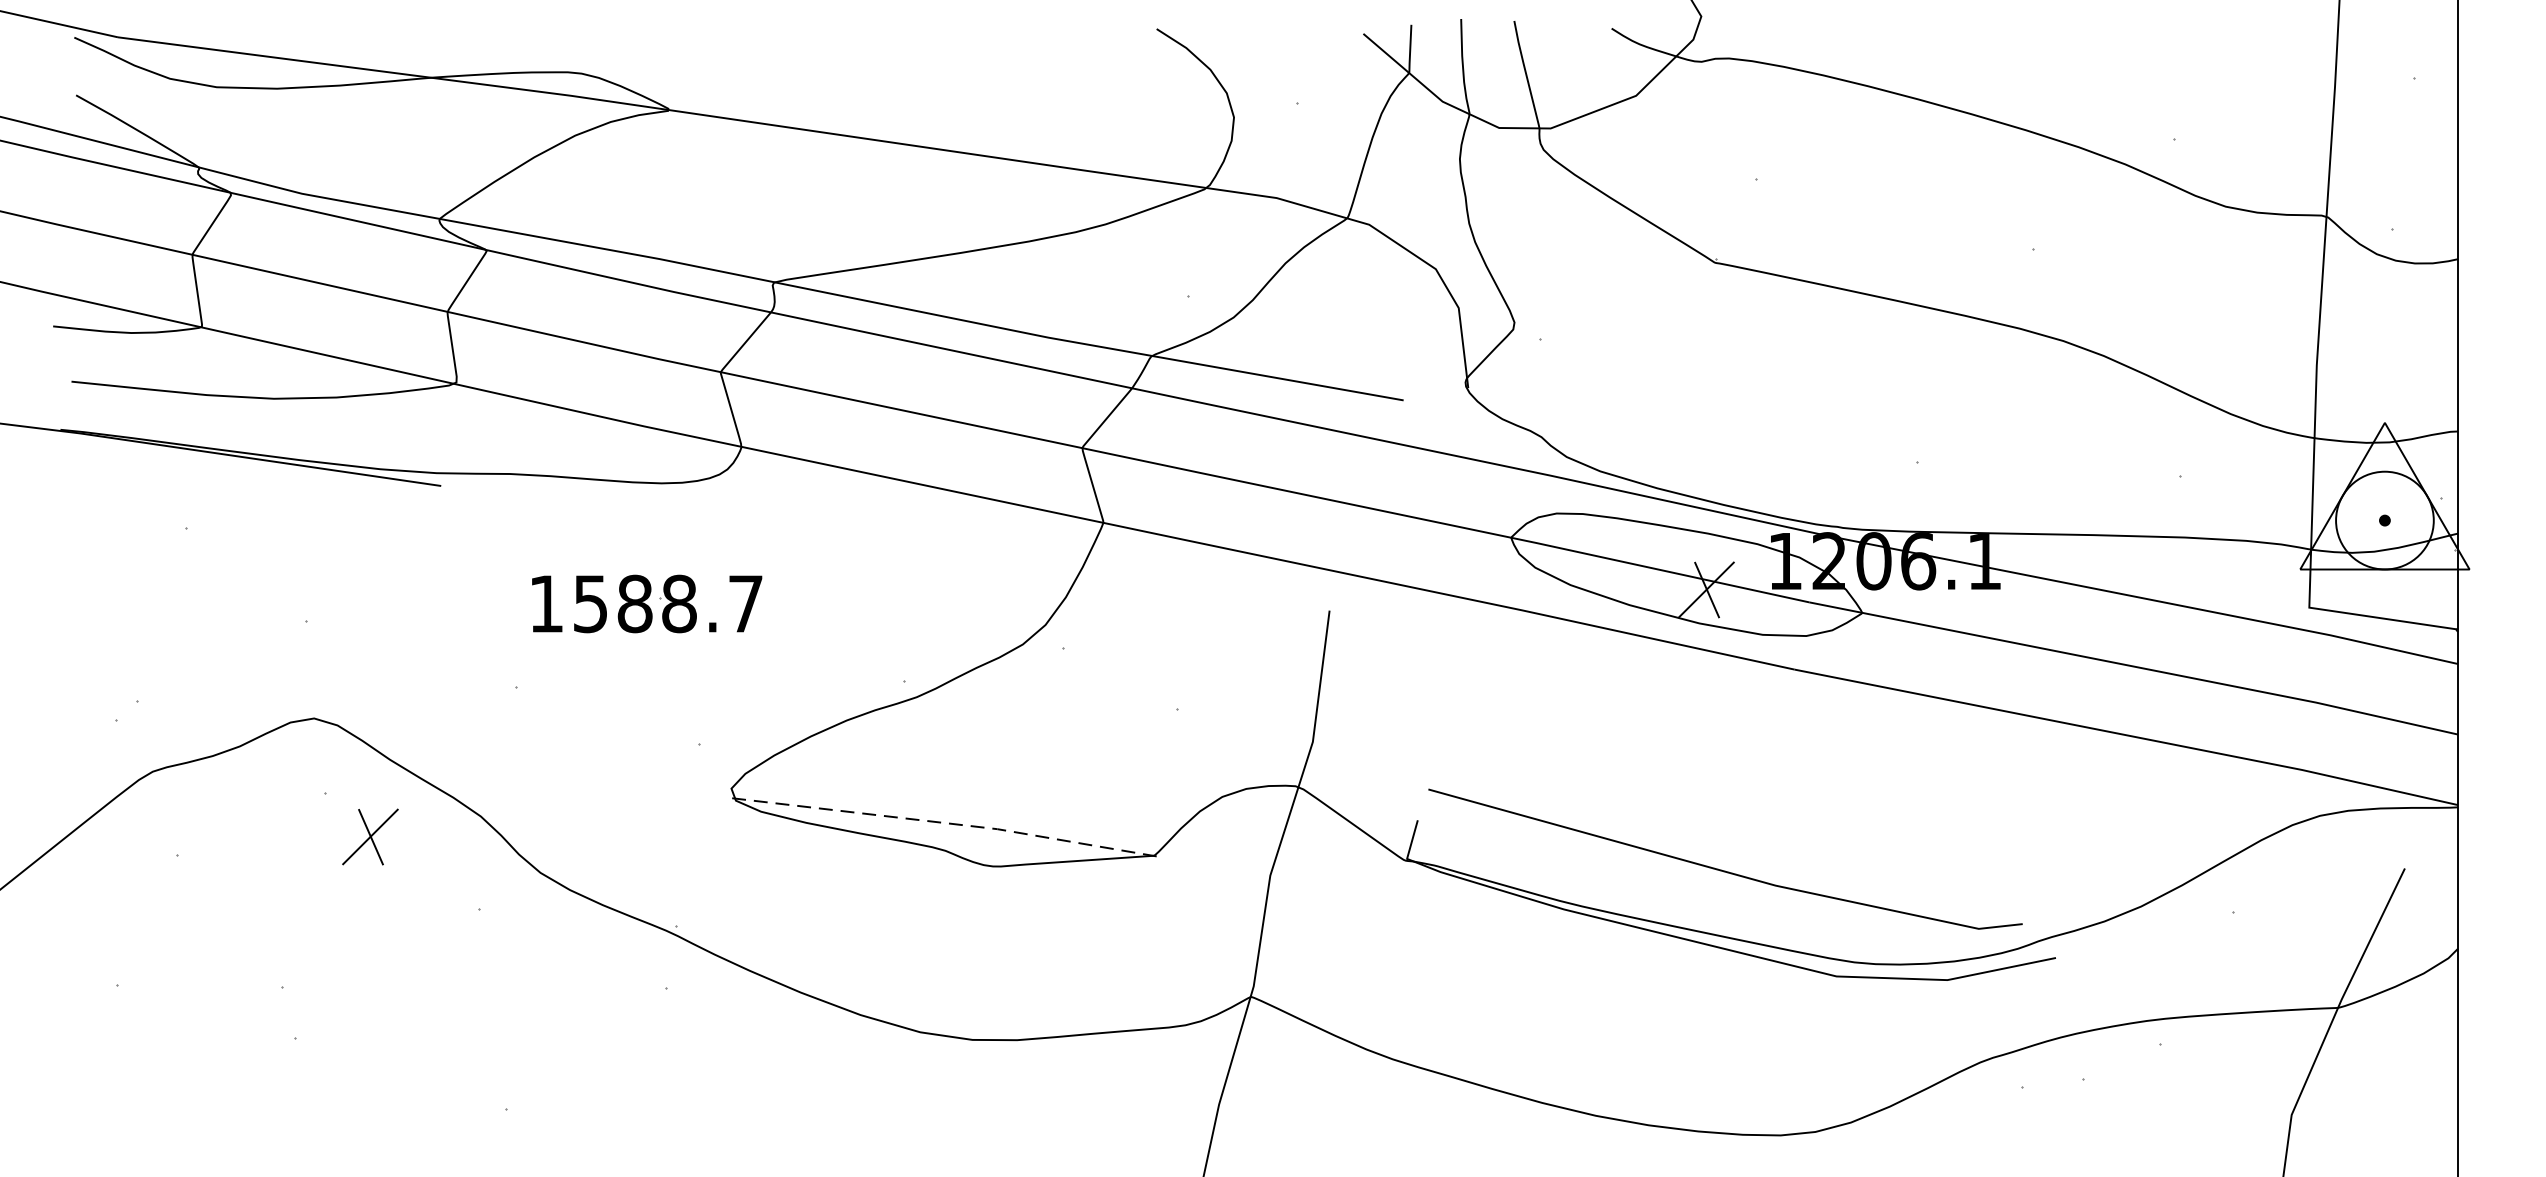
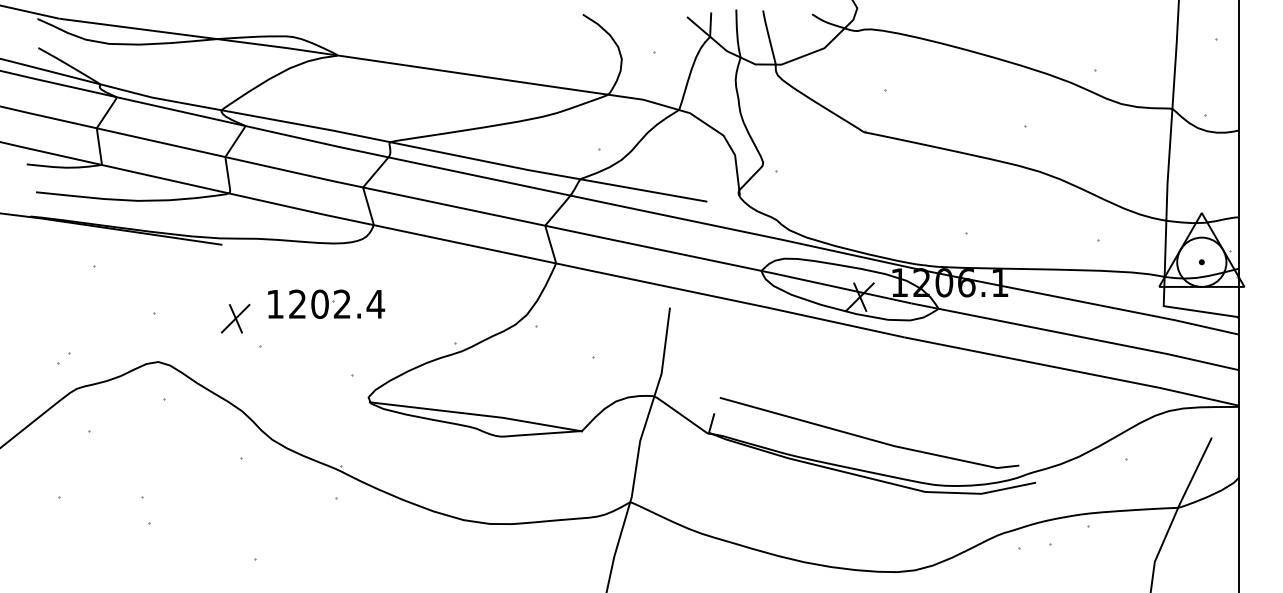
text: (669, 602) -> (337, 303), 1588.7 -> 1202.4
line: (945, 822) -> (476, 414), dashed -> solid
part: (370, 836) -> (235, 318), moved

